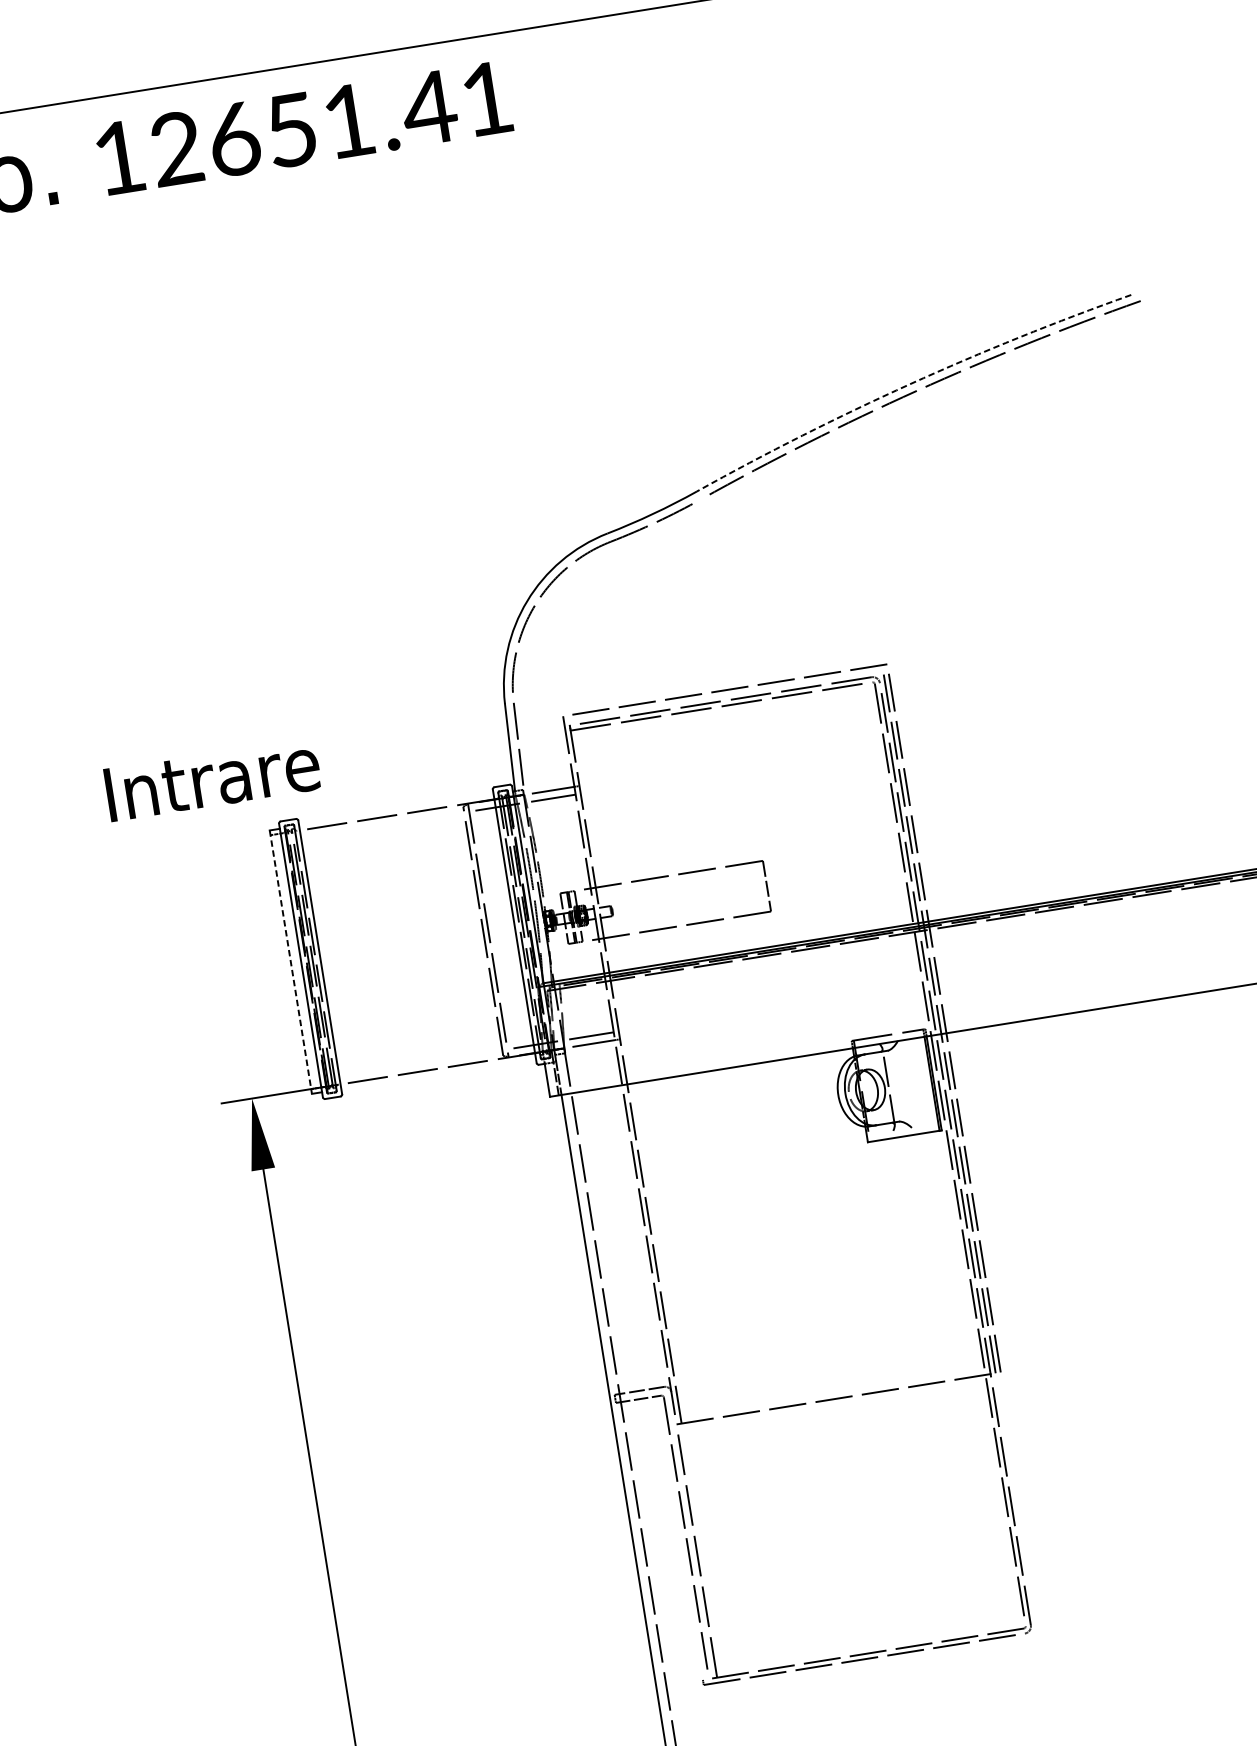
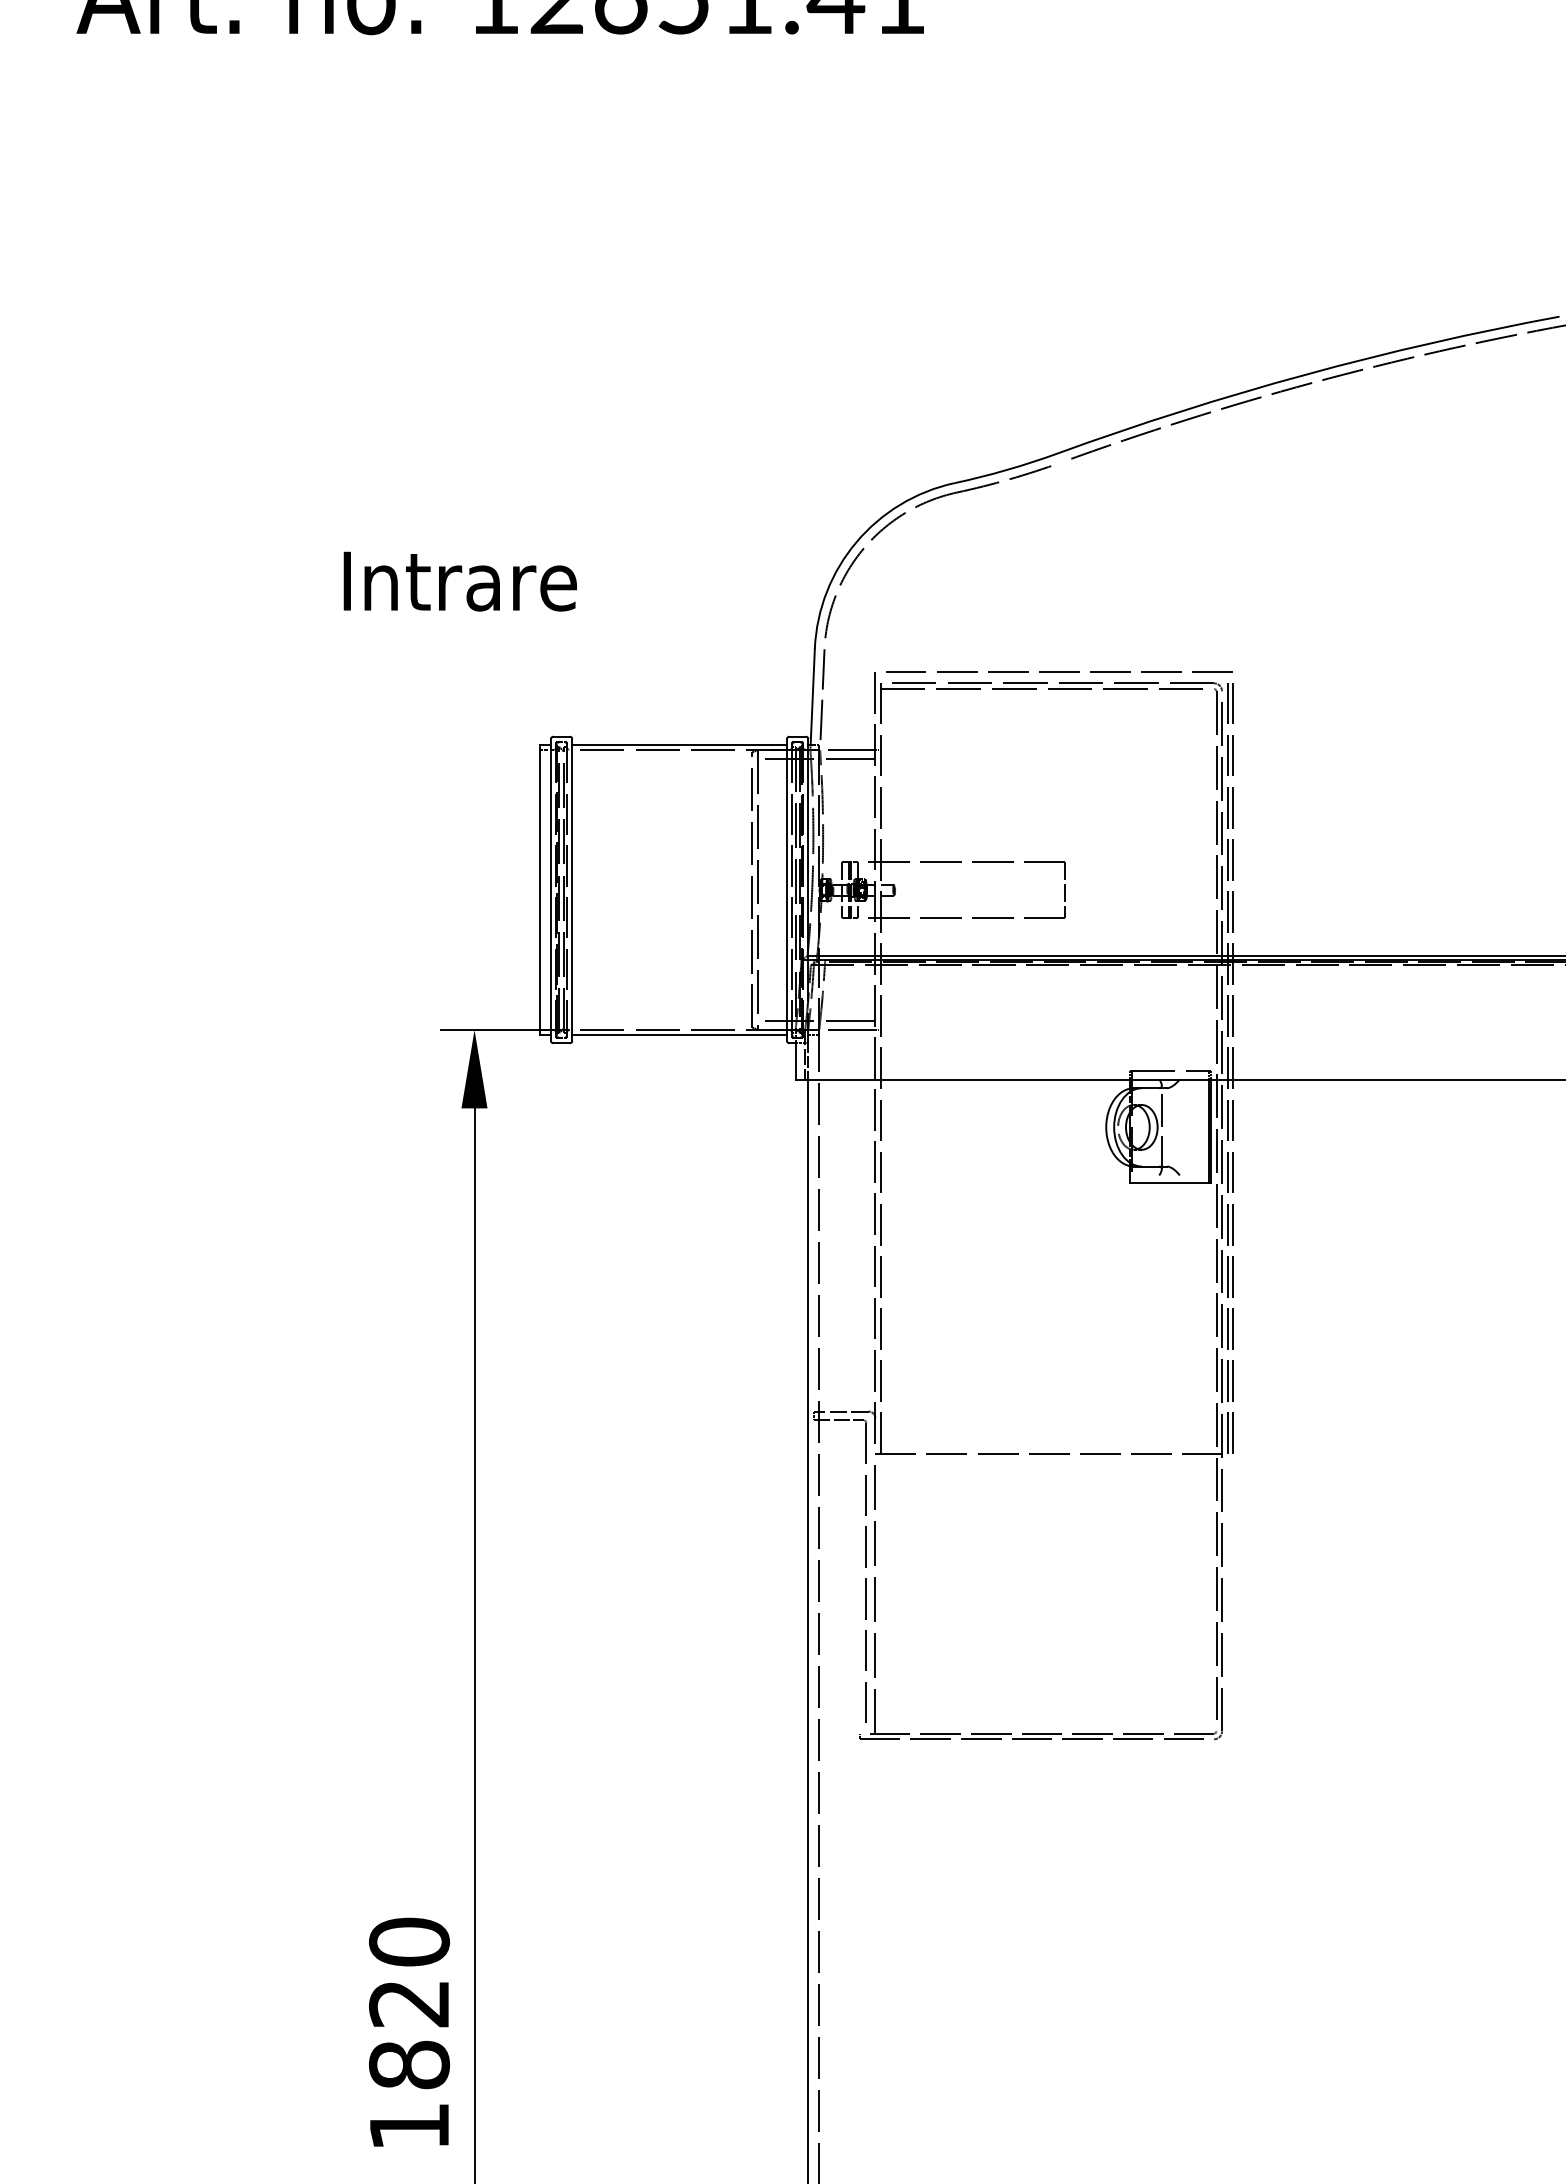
arc: (909, 384) -> (1305, 374), dashed -> solid
text: (212, 779) -> (459, 581), moved
line: (396, 810) -> (679, 744), added
line: (290, 962) -> (539, 890), dashed -> solid
line: (438, 1073) -> (679, 1035), added

